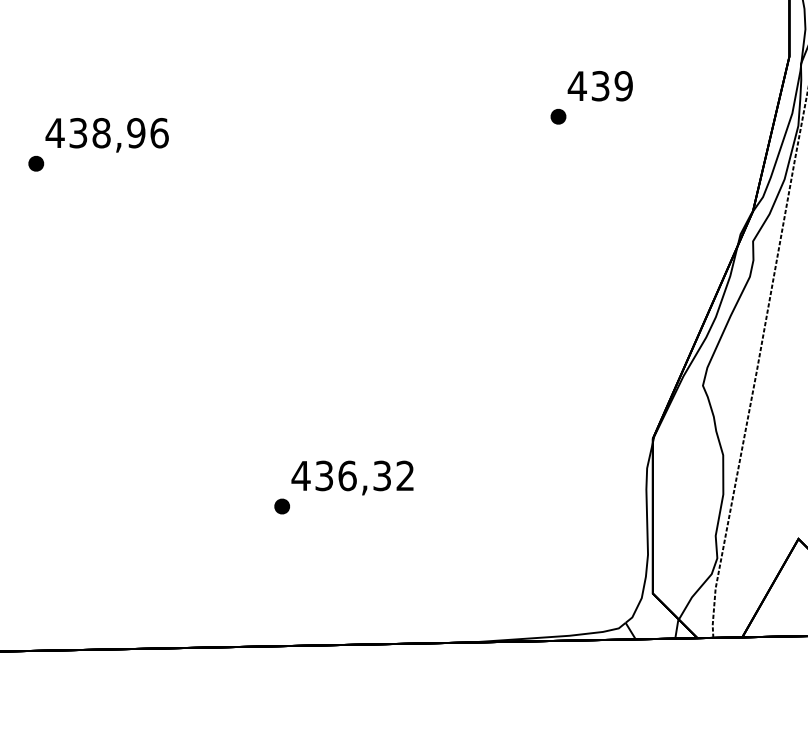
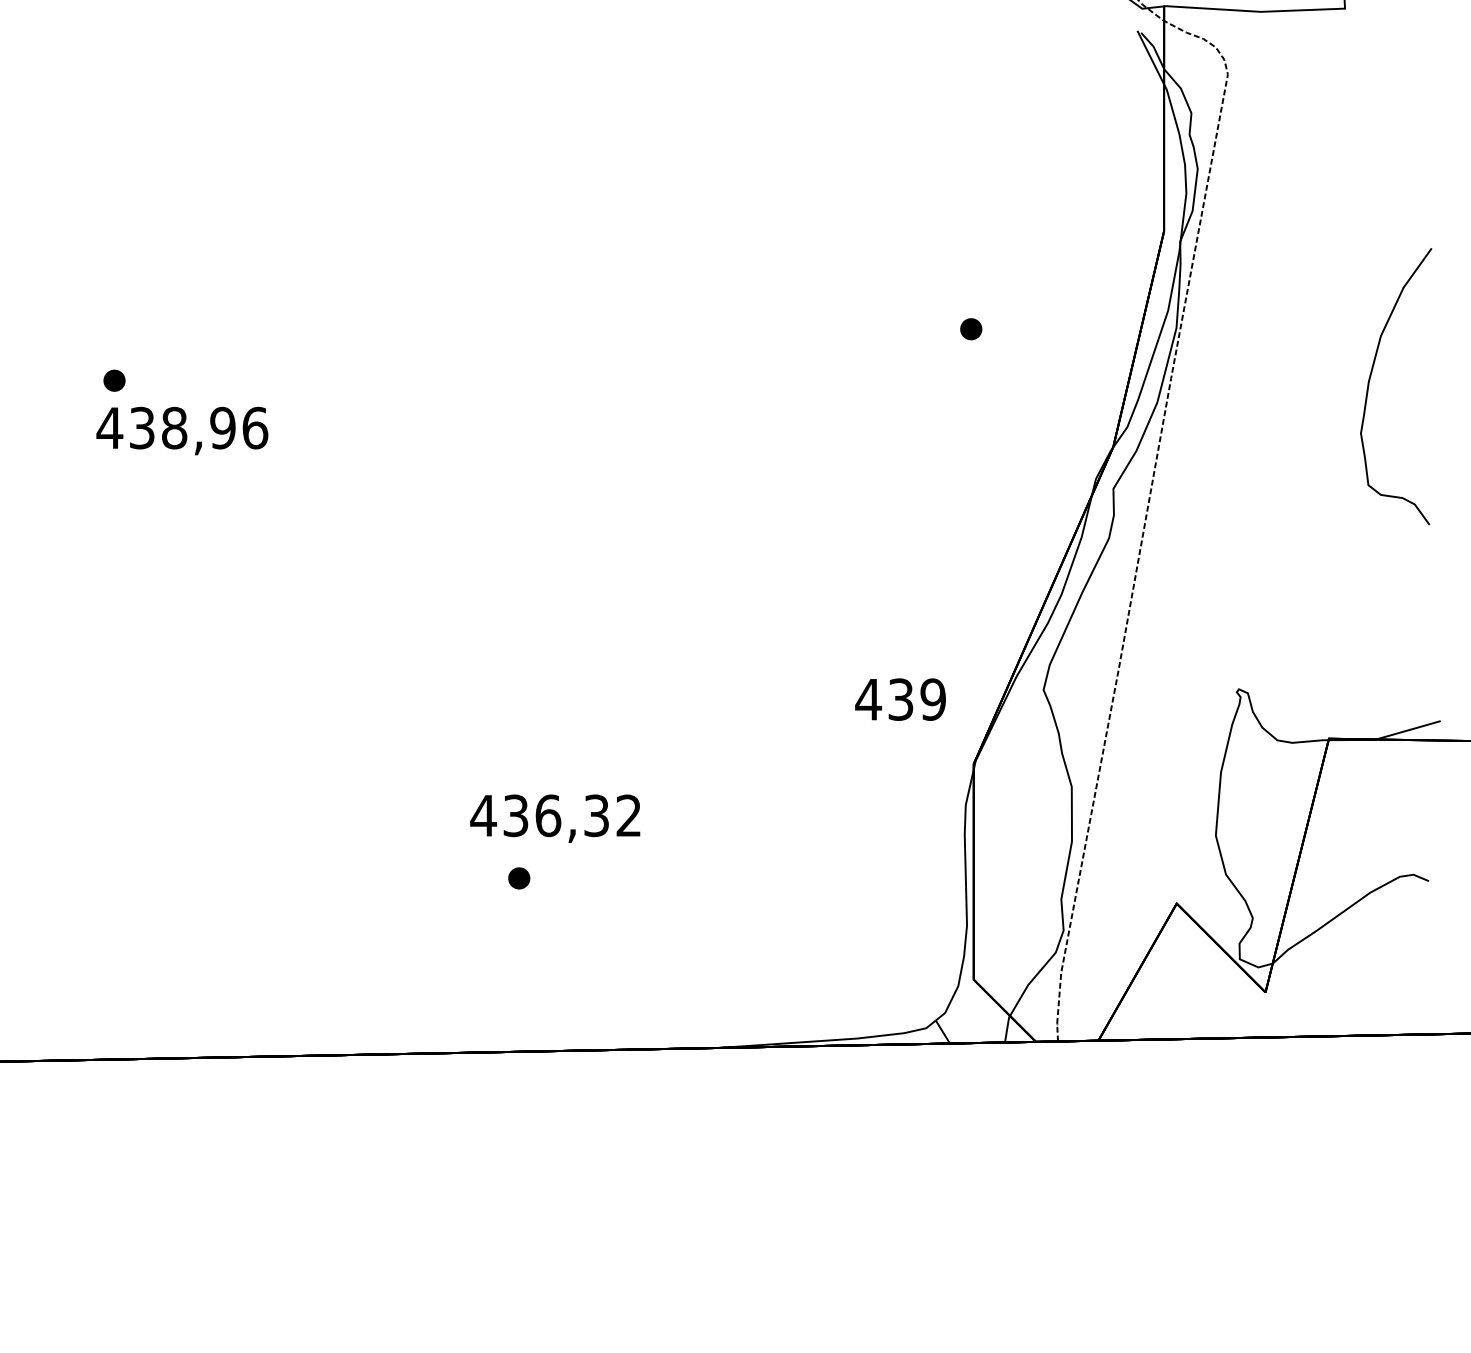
text: (600, 86) -> (900, 699), moved
part: (558, 116) -> (971, 329), moved
text: (107, 134) -> (182, 430), moved
part: (282, 506) -> (519, 878), moved

